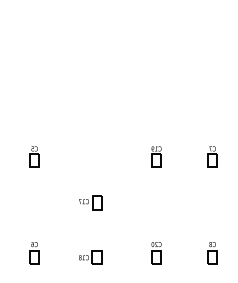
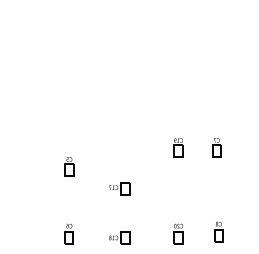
part: (34, 156) -> (69, 166), moved
part: (212, 156) -> (216, 147), moved
part: (212, 253) -> (218, 232), moved

